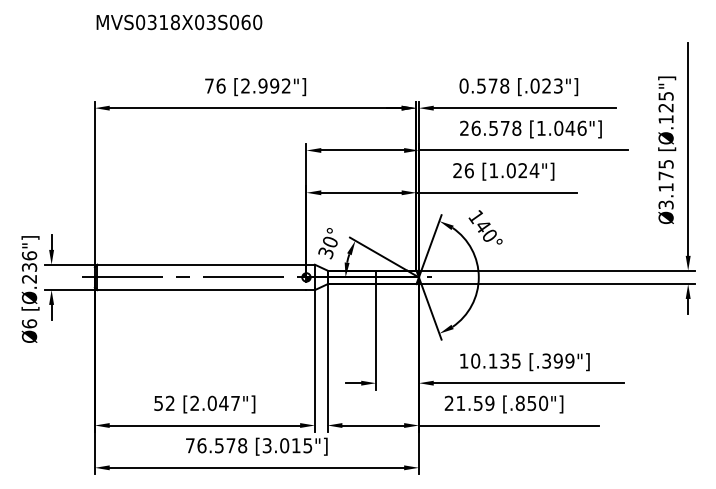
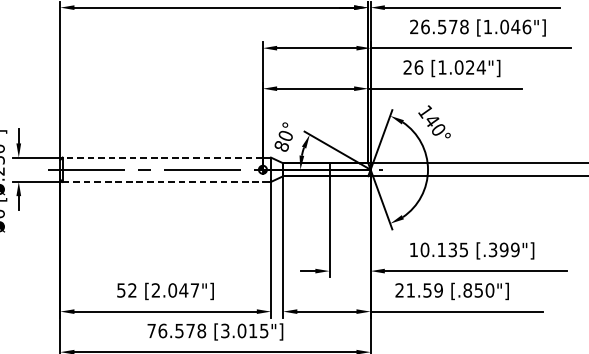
text: (325, 253) -> (281, 146), 30° -> 80°
line: (201, 264) -> (162, 157), solid -> dashed
line: (201, 290) -> (162, 182), solid -> dashed

